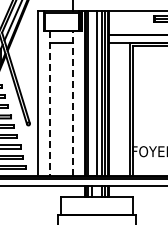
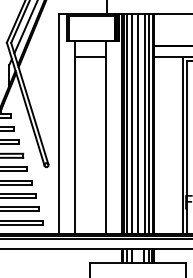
line: (92, 92) -> (132, 123), added
line: (72, 102) -> (105, 136), dashed -> solid
line: (49, 103) -> (74, 137), dashed -> solid

